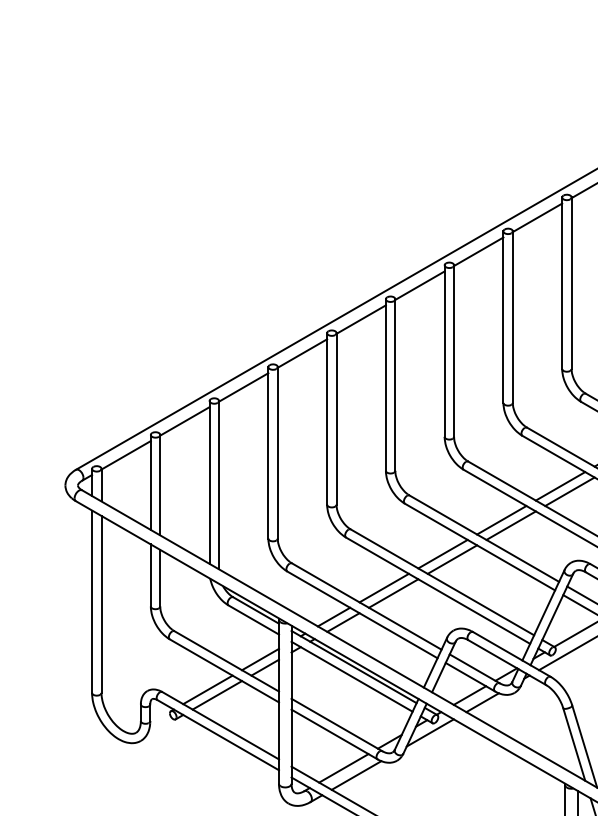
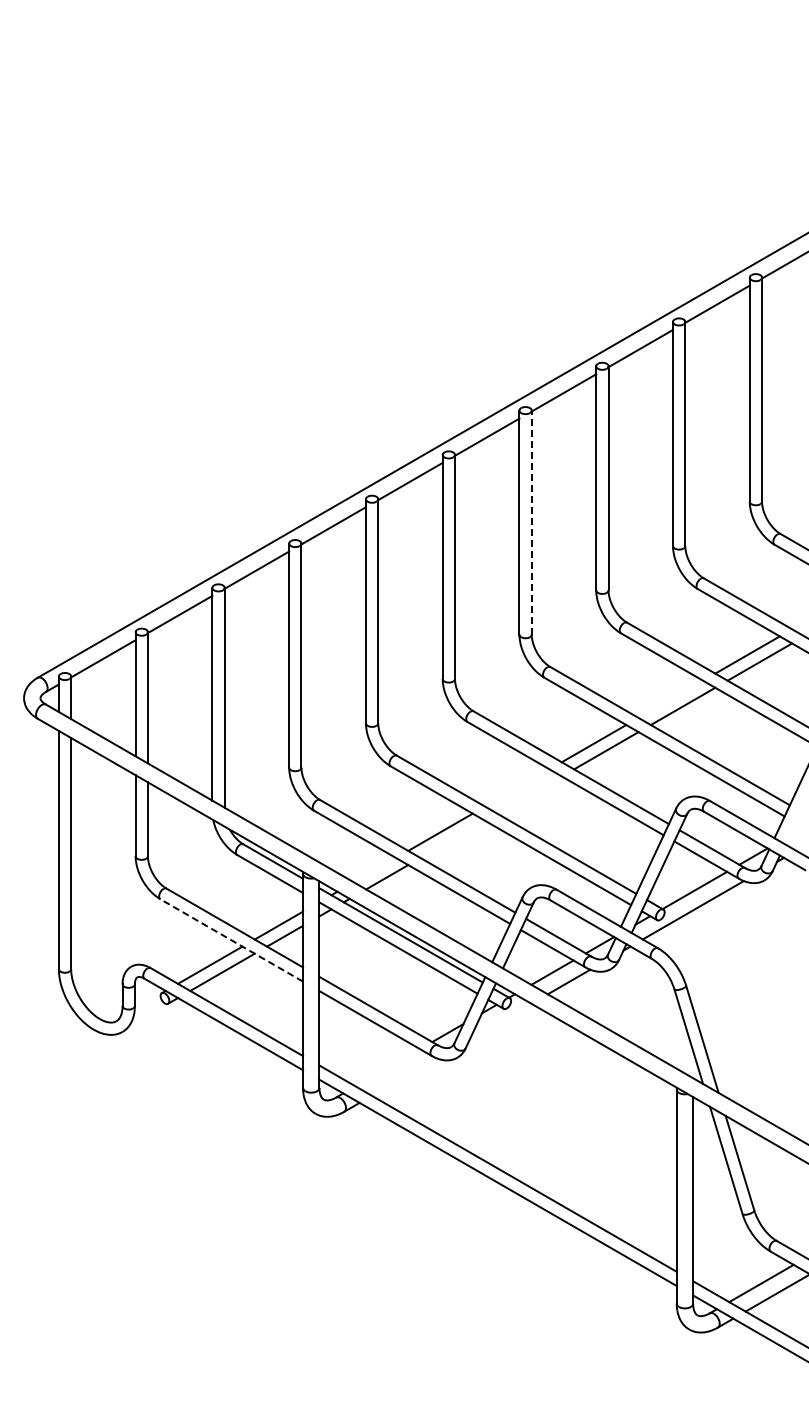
line: (453, 350) -> (531, 522), solid -> dashed
line: (560, 485) -> (670, 698), removed
line: (443, 553) -> (517, 787), removed
line: (452, 559) -> (529, 794), removed
line: (393, 593) -> (452, 839), removed
line: (333, 617) -> (374, 870), removed
line: (224, 670) -> (231, 940), solid -> dashed
line: (430, 732) -> (500, 1021), removed
line: (343, 768) -> (387, 1067), removed
line: (355, 775) -> (403, 1076), removed

